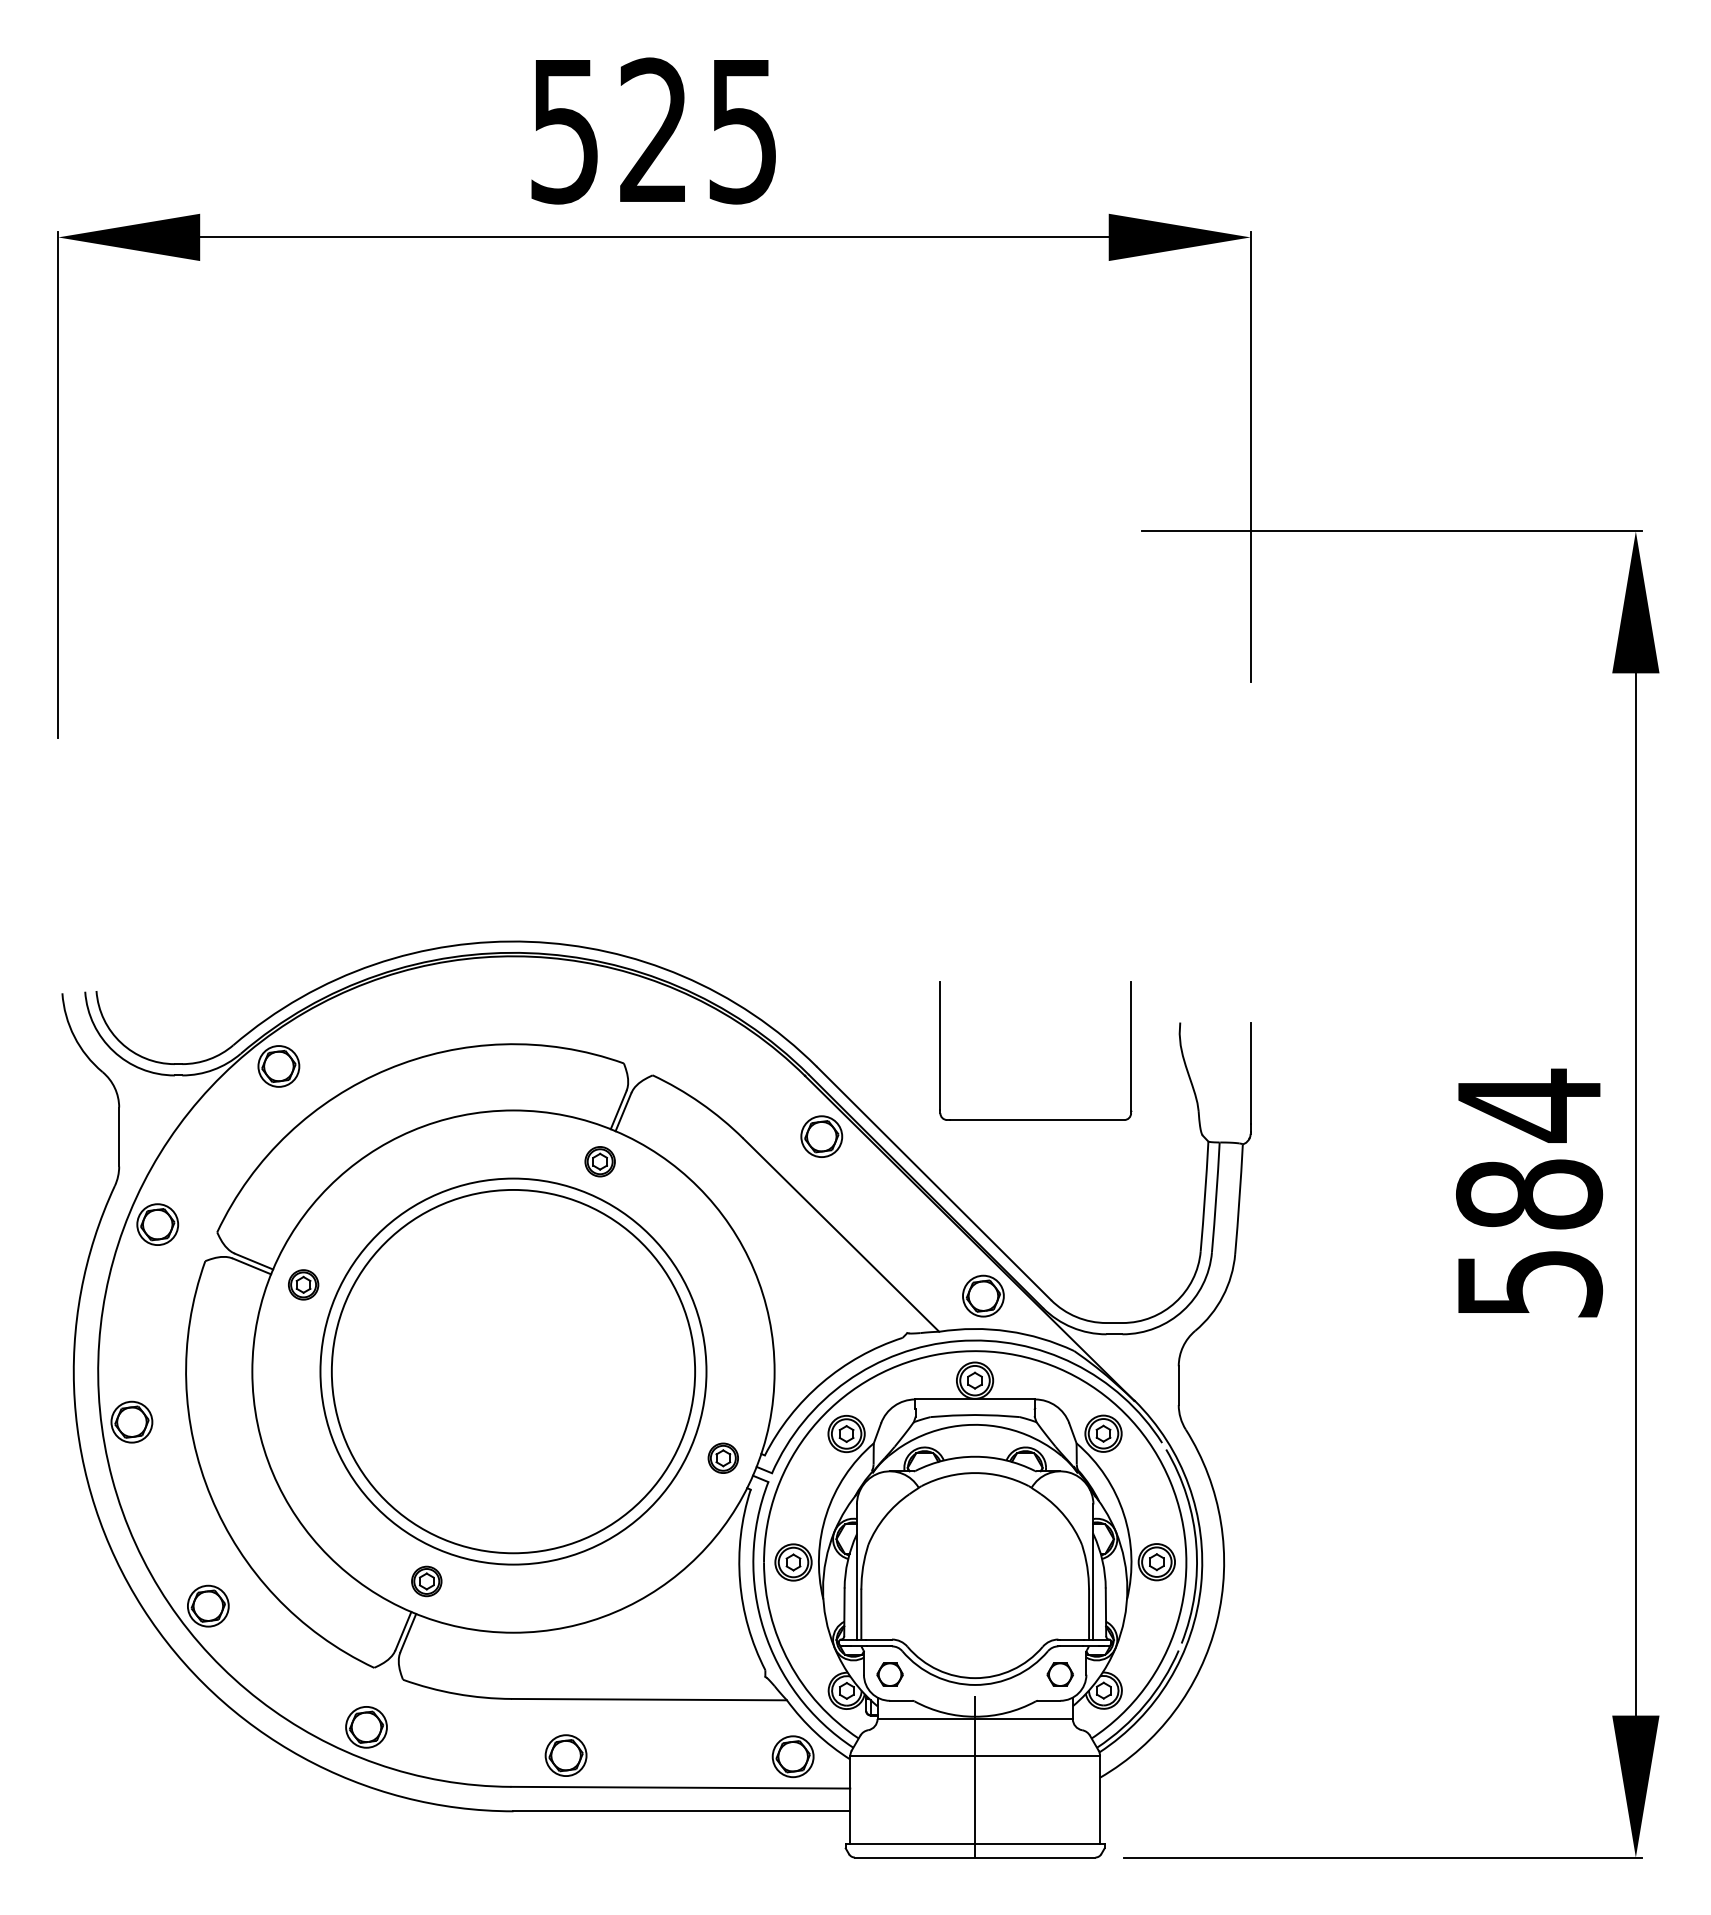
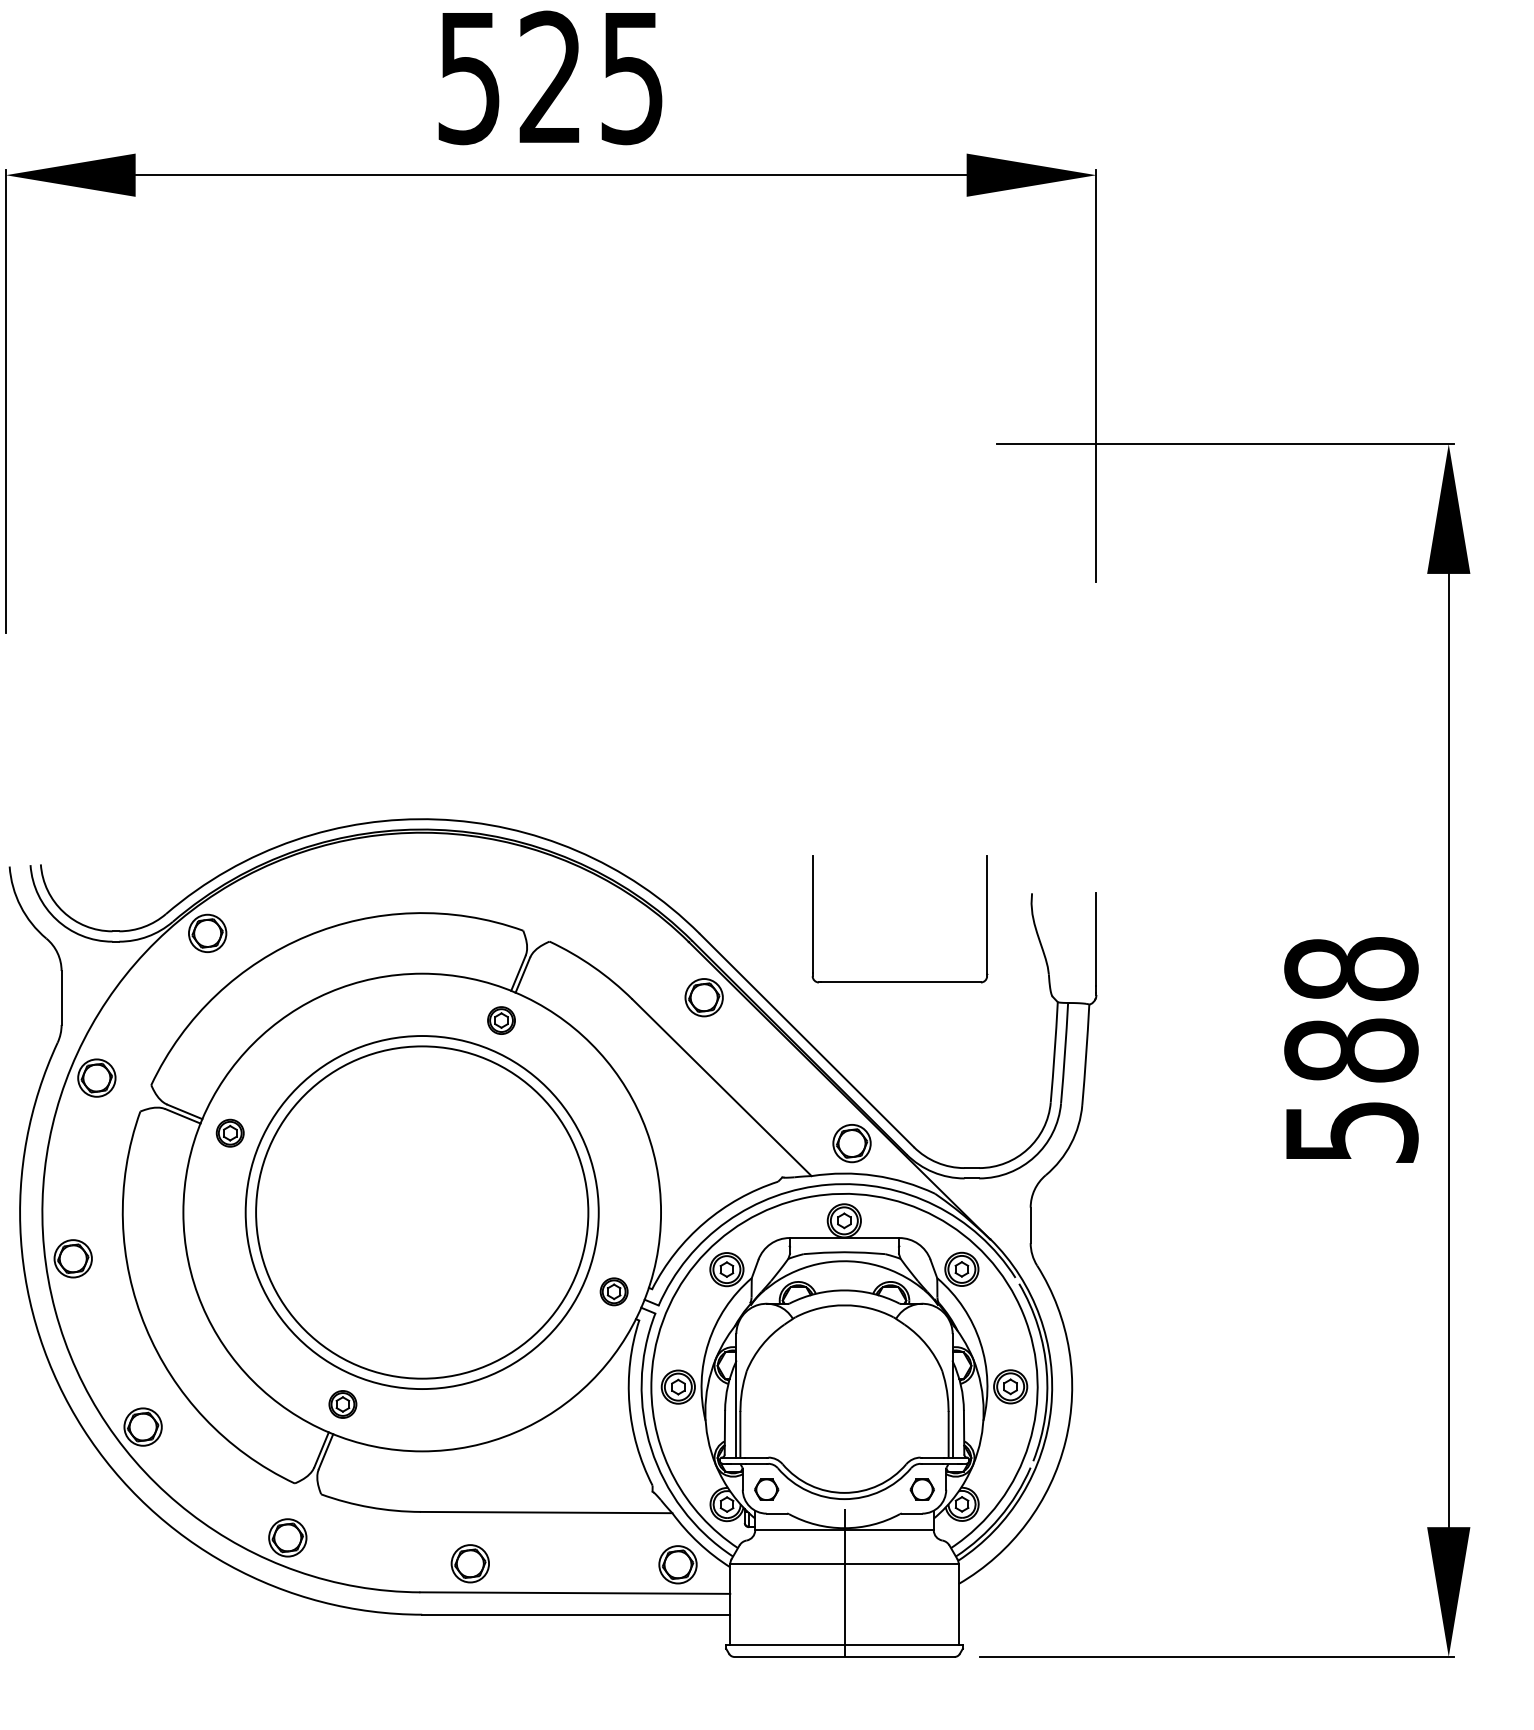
text: (1529, 1105) -> (1351, 969), 584 -> 588

